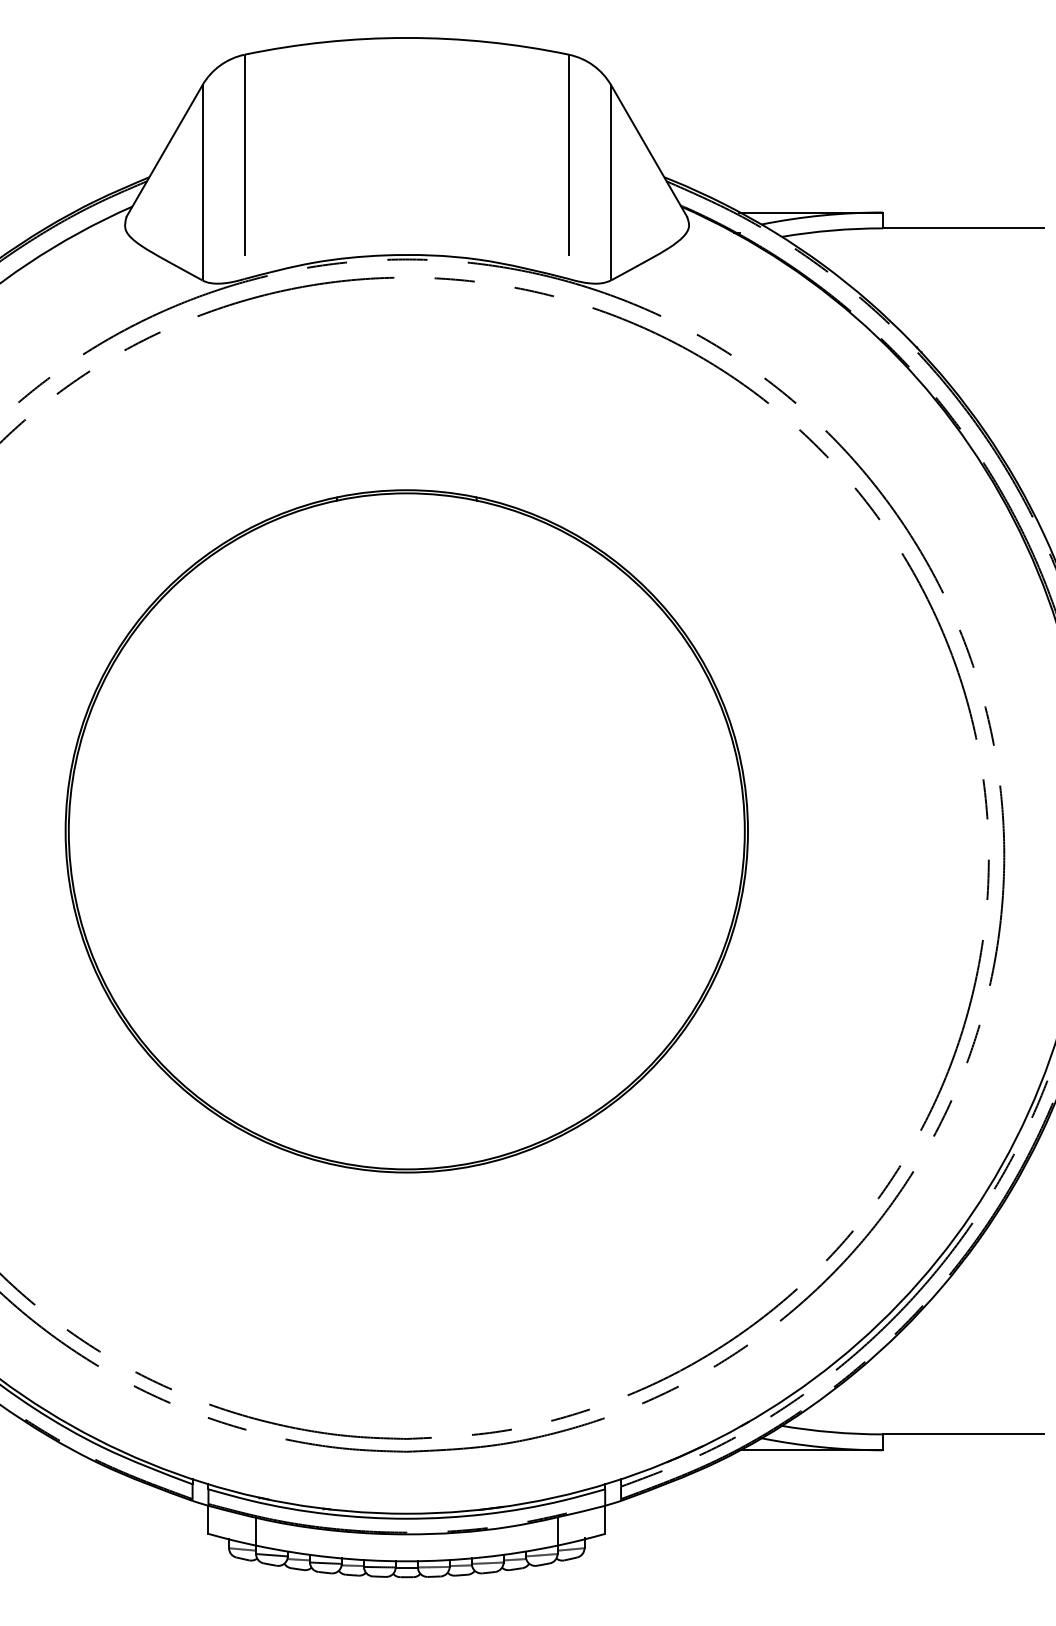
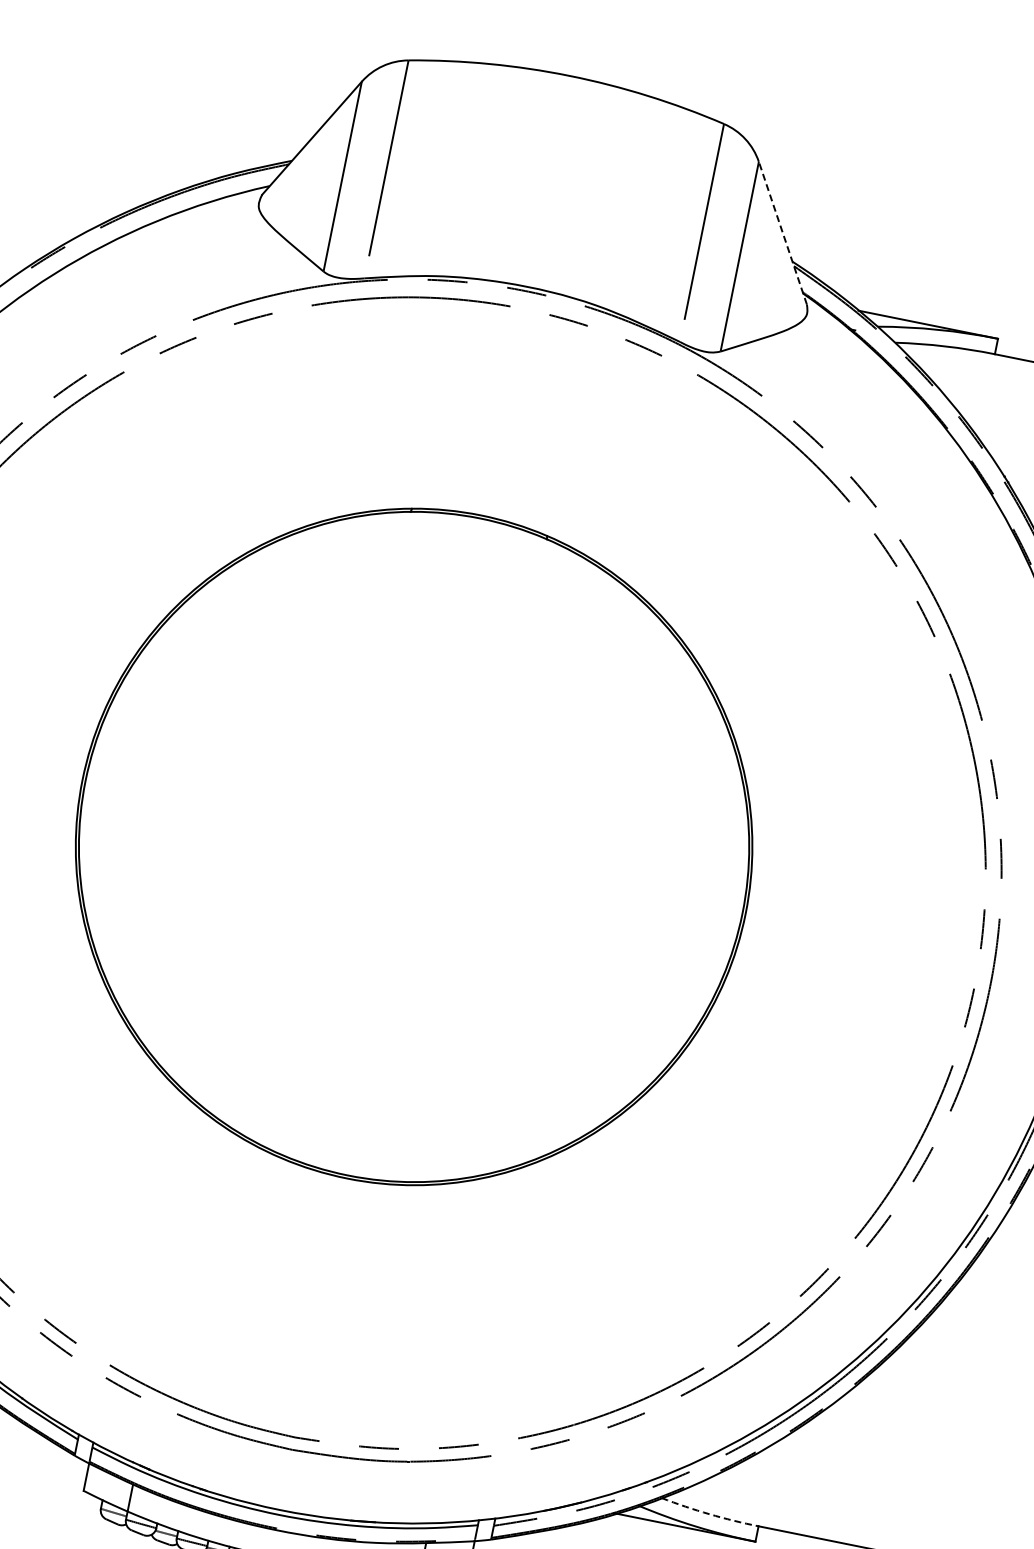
line: (649, 150) -> (783, 232), solid -> dashed
arc: (831, 1432) -> (709, 1514), solid -> dashed

